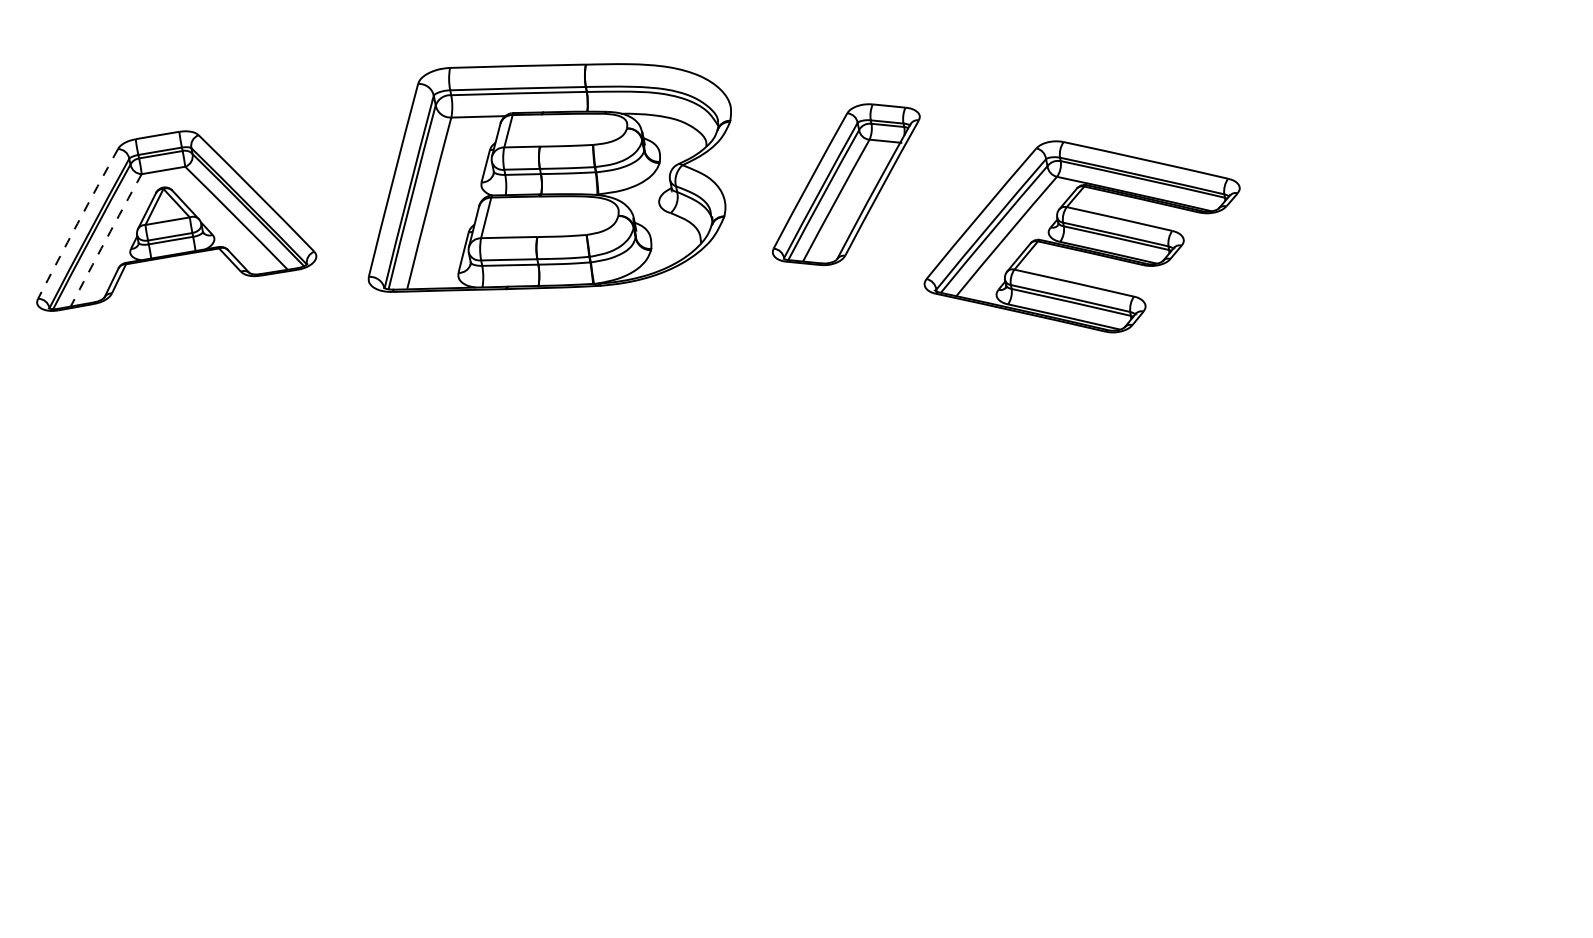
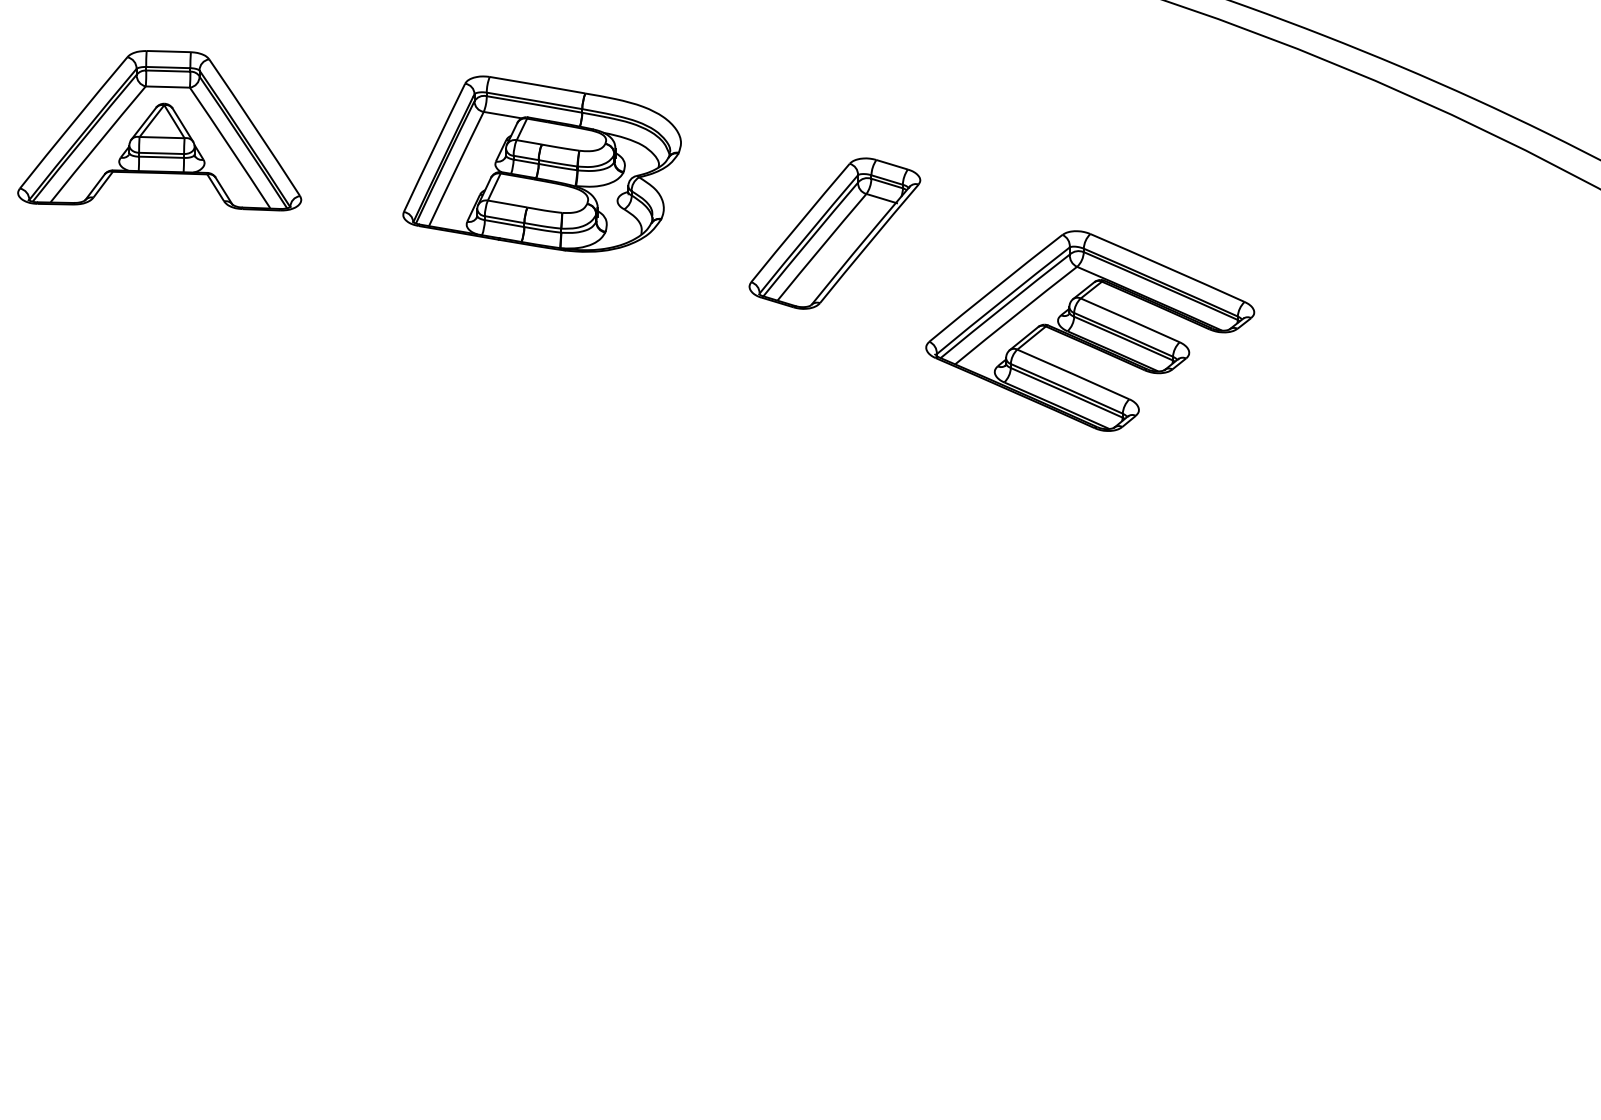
part: (544, 172) -> (541, 163), size x0.71
arc: (77, 223) -> (73, 122), dashed -> solid
part: (1082, 236) -> (1090, 330), moved
arc: (105, 240) -> (97, 144), dashed -> solid

